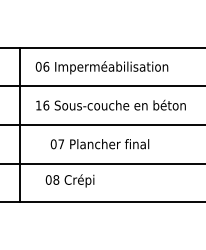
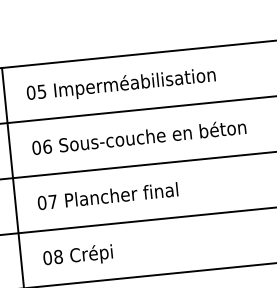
text: (46, 66) -> (42, 91), 06 -> 05
text: (38, 105) -> (36, 147), 16 -> 06
text: (99, 144) -> (107, 196), moved
text: (69, 180) -> (77, 255), moved

